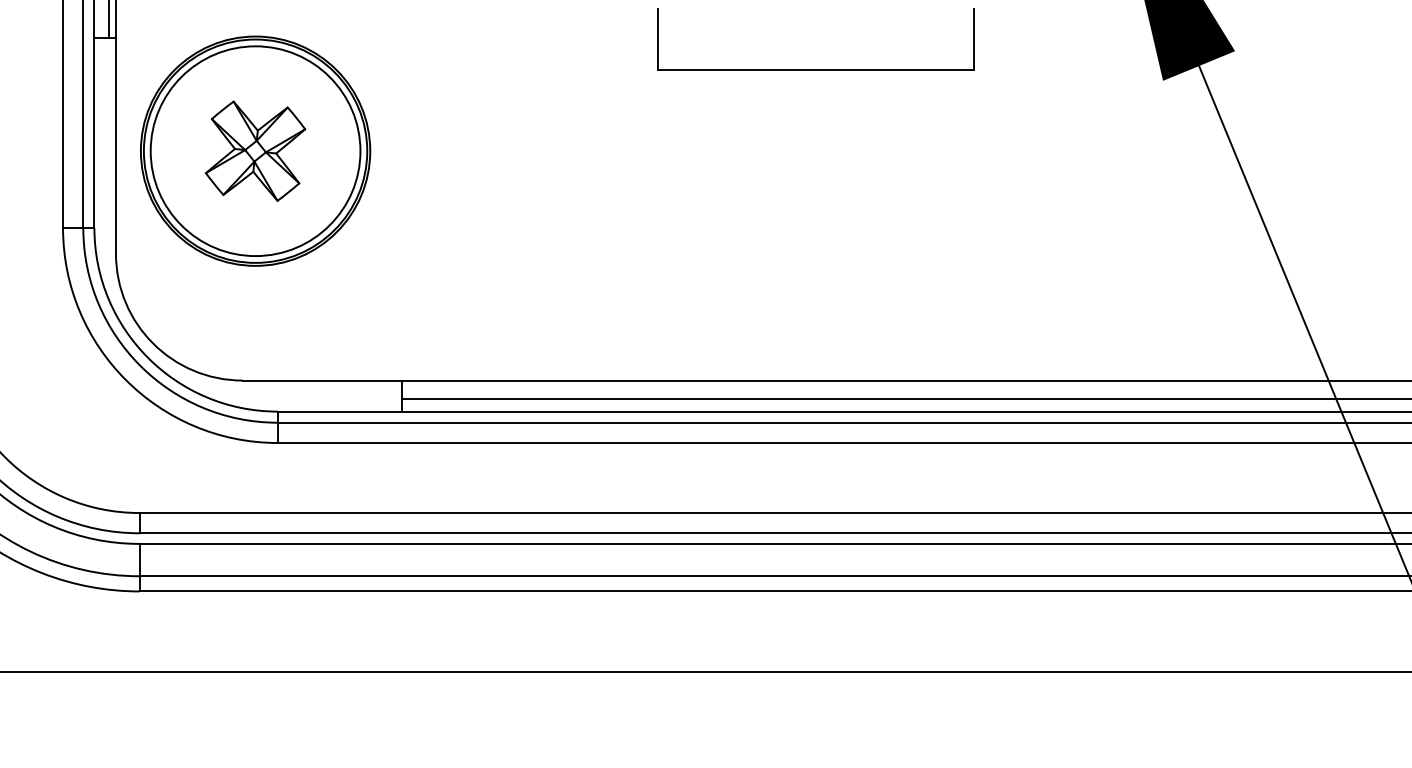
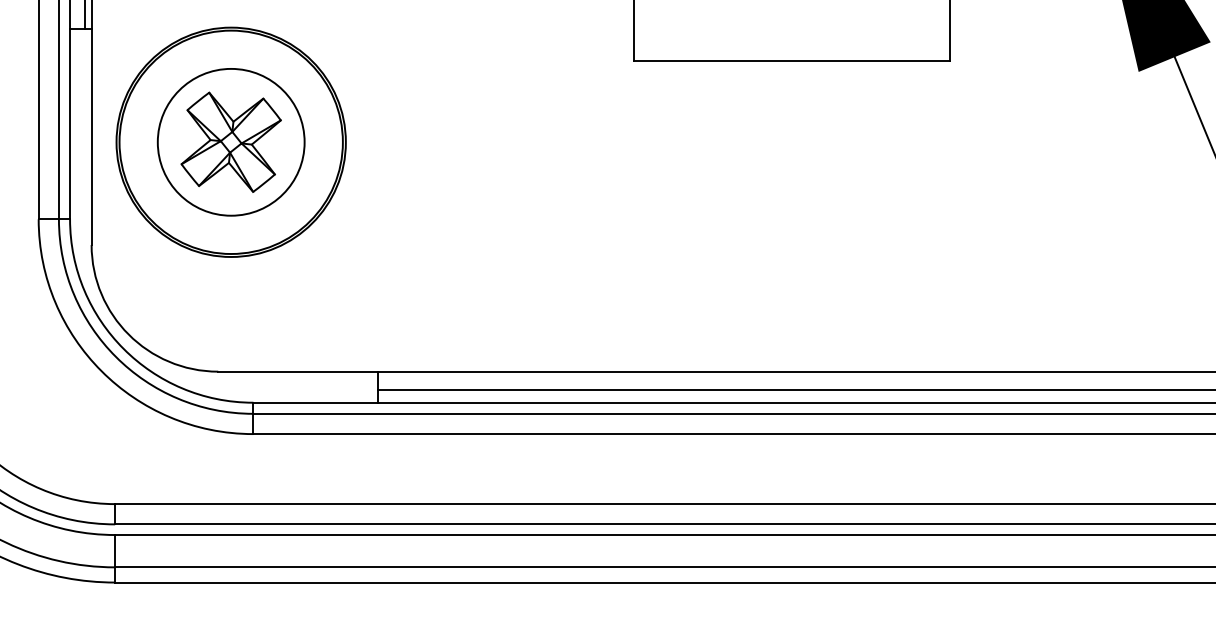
circle: (255, 151) -> (231, 142), size x0.7

